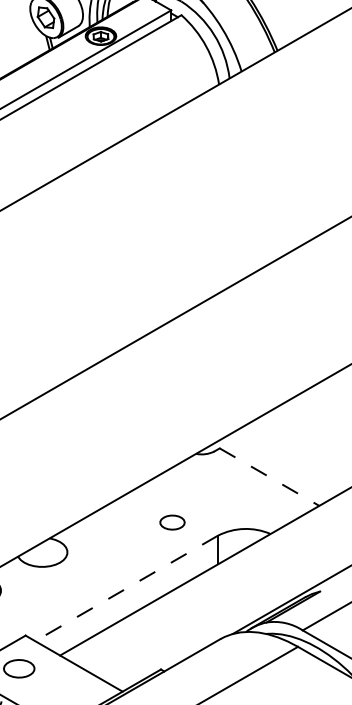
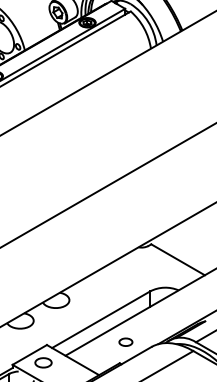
line: (270, 476) -> (178, 259), dashed -> solid
part: (171, 521) -> (125, 341), moved
line: (127, 588) -> (101, 319), dashed -> solid

